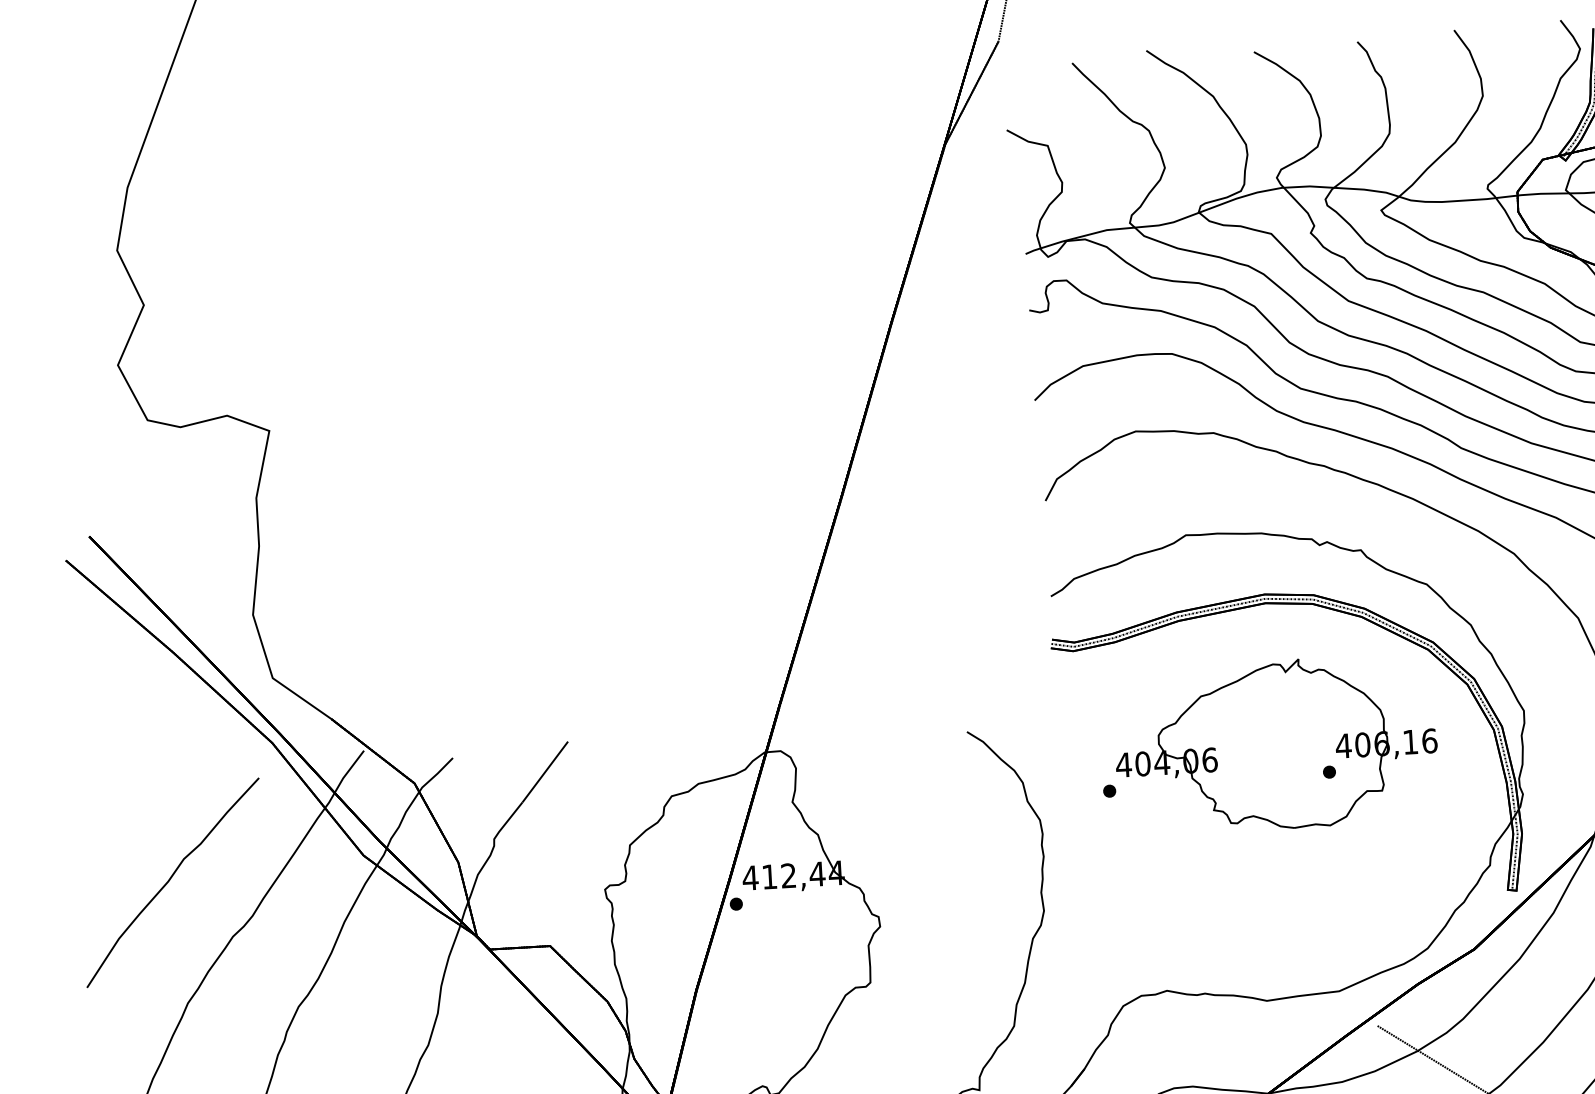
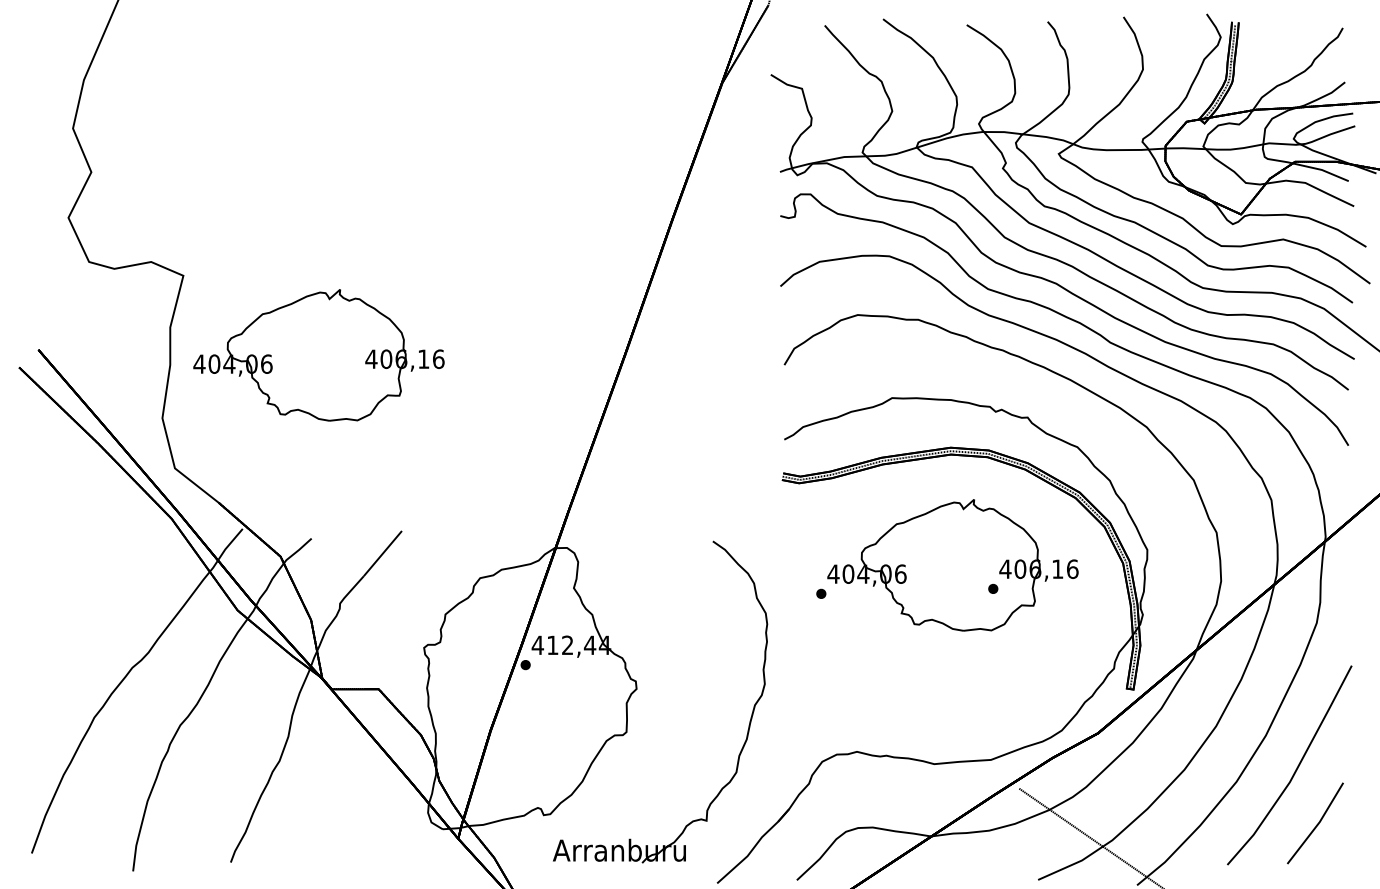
part: (448, 523) -> (318, 355), added
curve: (170, 880) -> (86, 621), removed

